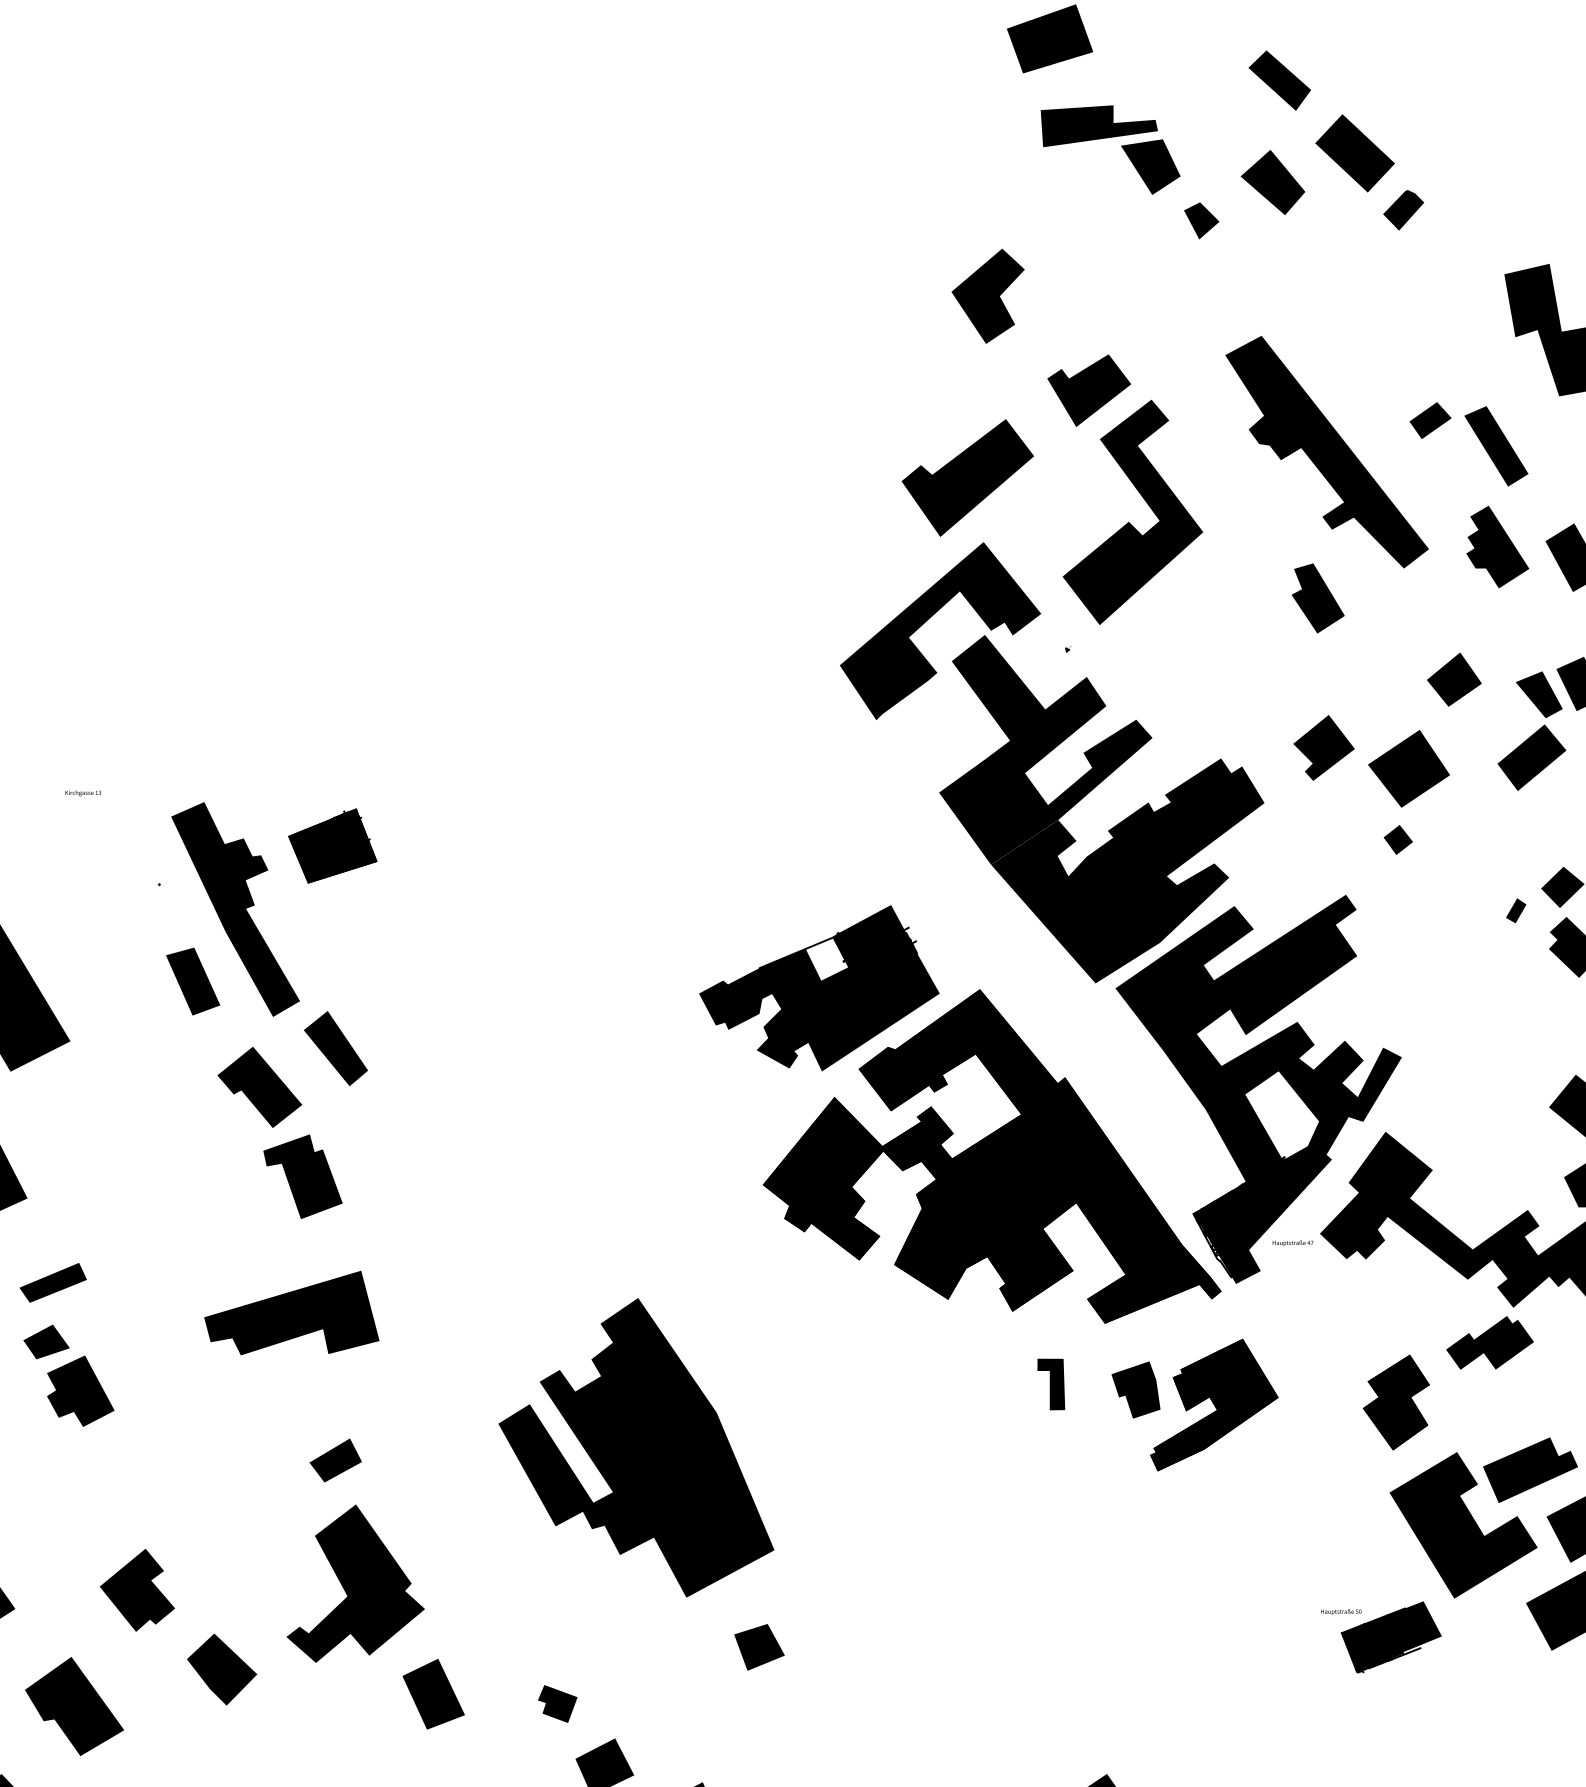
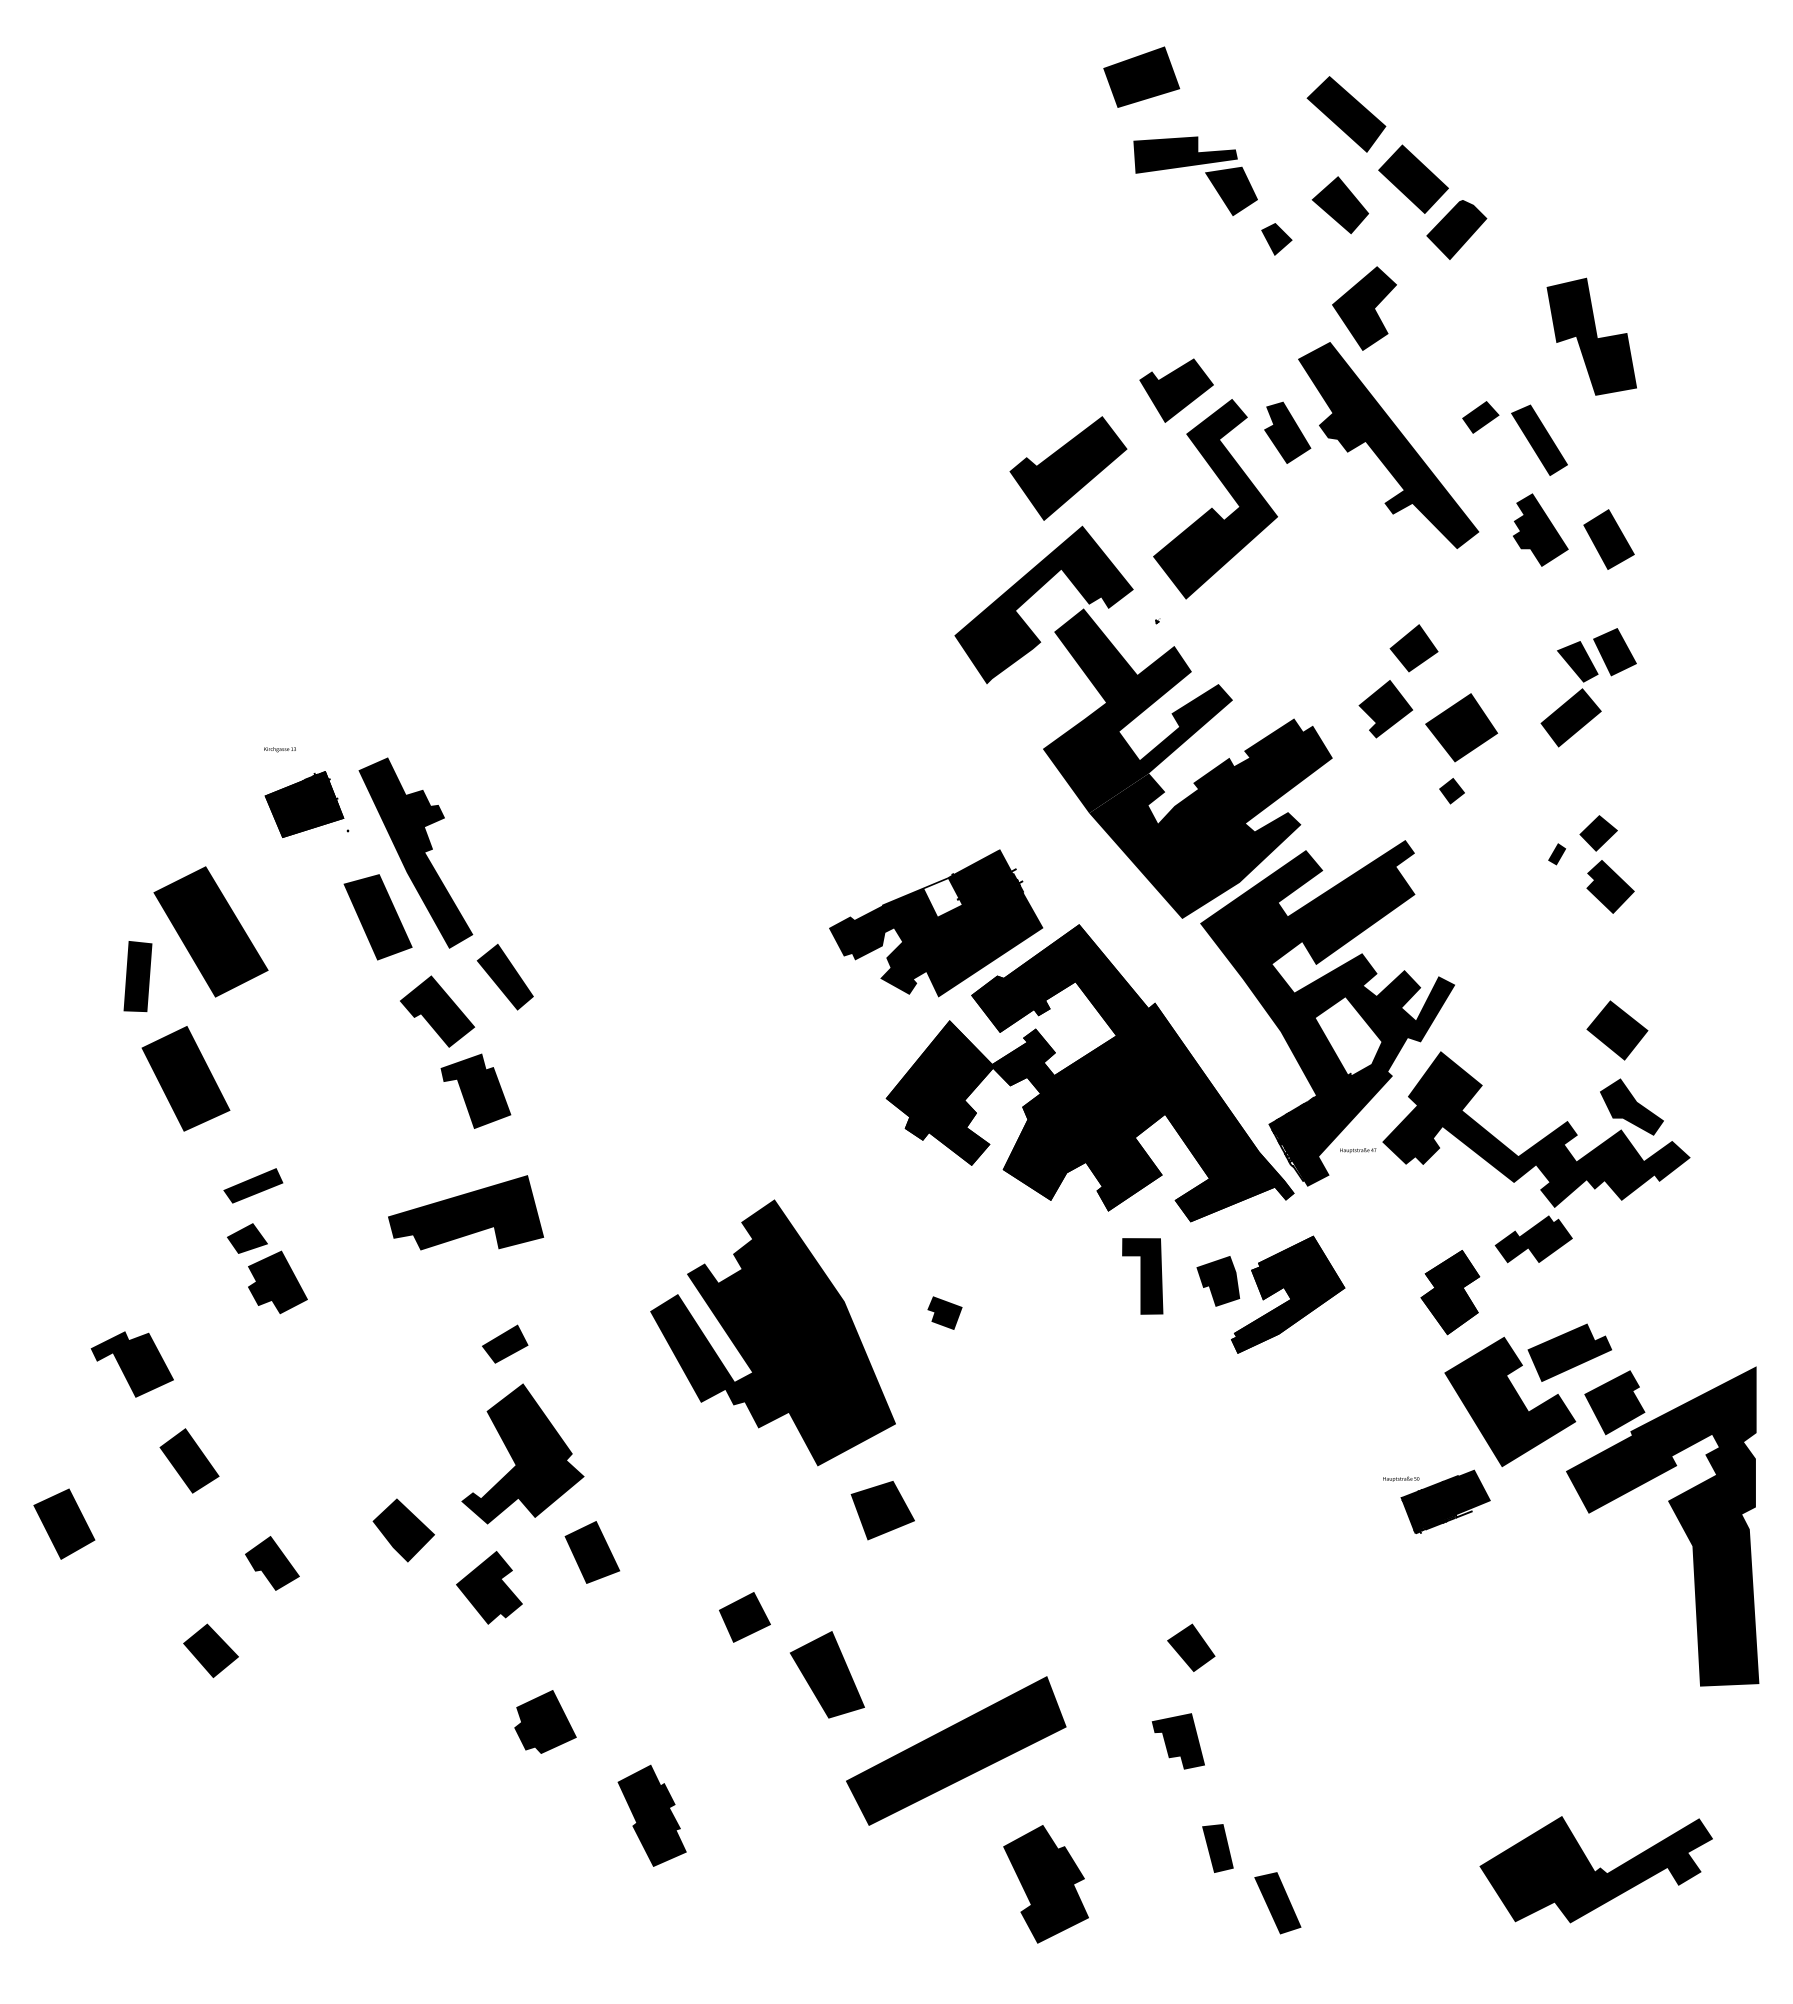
part: (1279, 80) -> (1346, 114), size x1.43
part: (1403, 209) -> (1456, 229), size x1.67
part: (988, 296) -> (1364, 308), moved
part: (1317, 597) -> (1287, 432), moved
part: (1453, 679) -> (1413, 648), moved
part: (332, 845) -> (304, 804), moved
part: (192, 981) -> (377, 917), size x1.43
part: (1050, 1384) -> (1142, 1276), size x1.67
part: (137, 1589) -> (489, 1587), moved
part: (759, 1647) -> (882, 1510), size x1.43
part: (557, 1703) -> (944, 1312), moved
part: (74, 1706) -> (272, 1563), size x0.62

